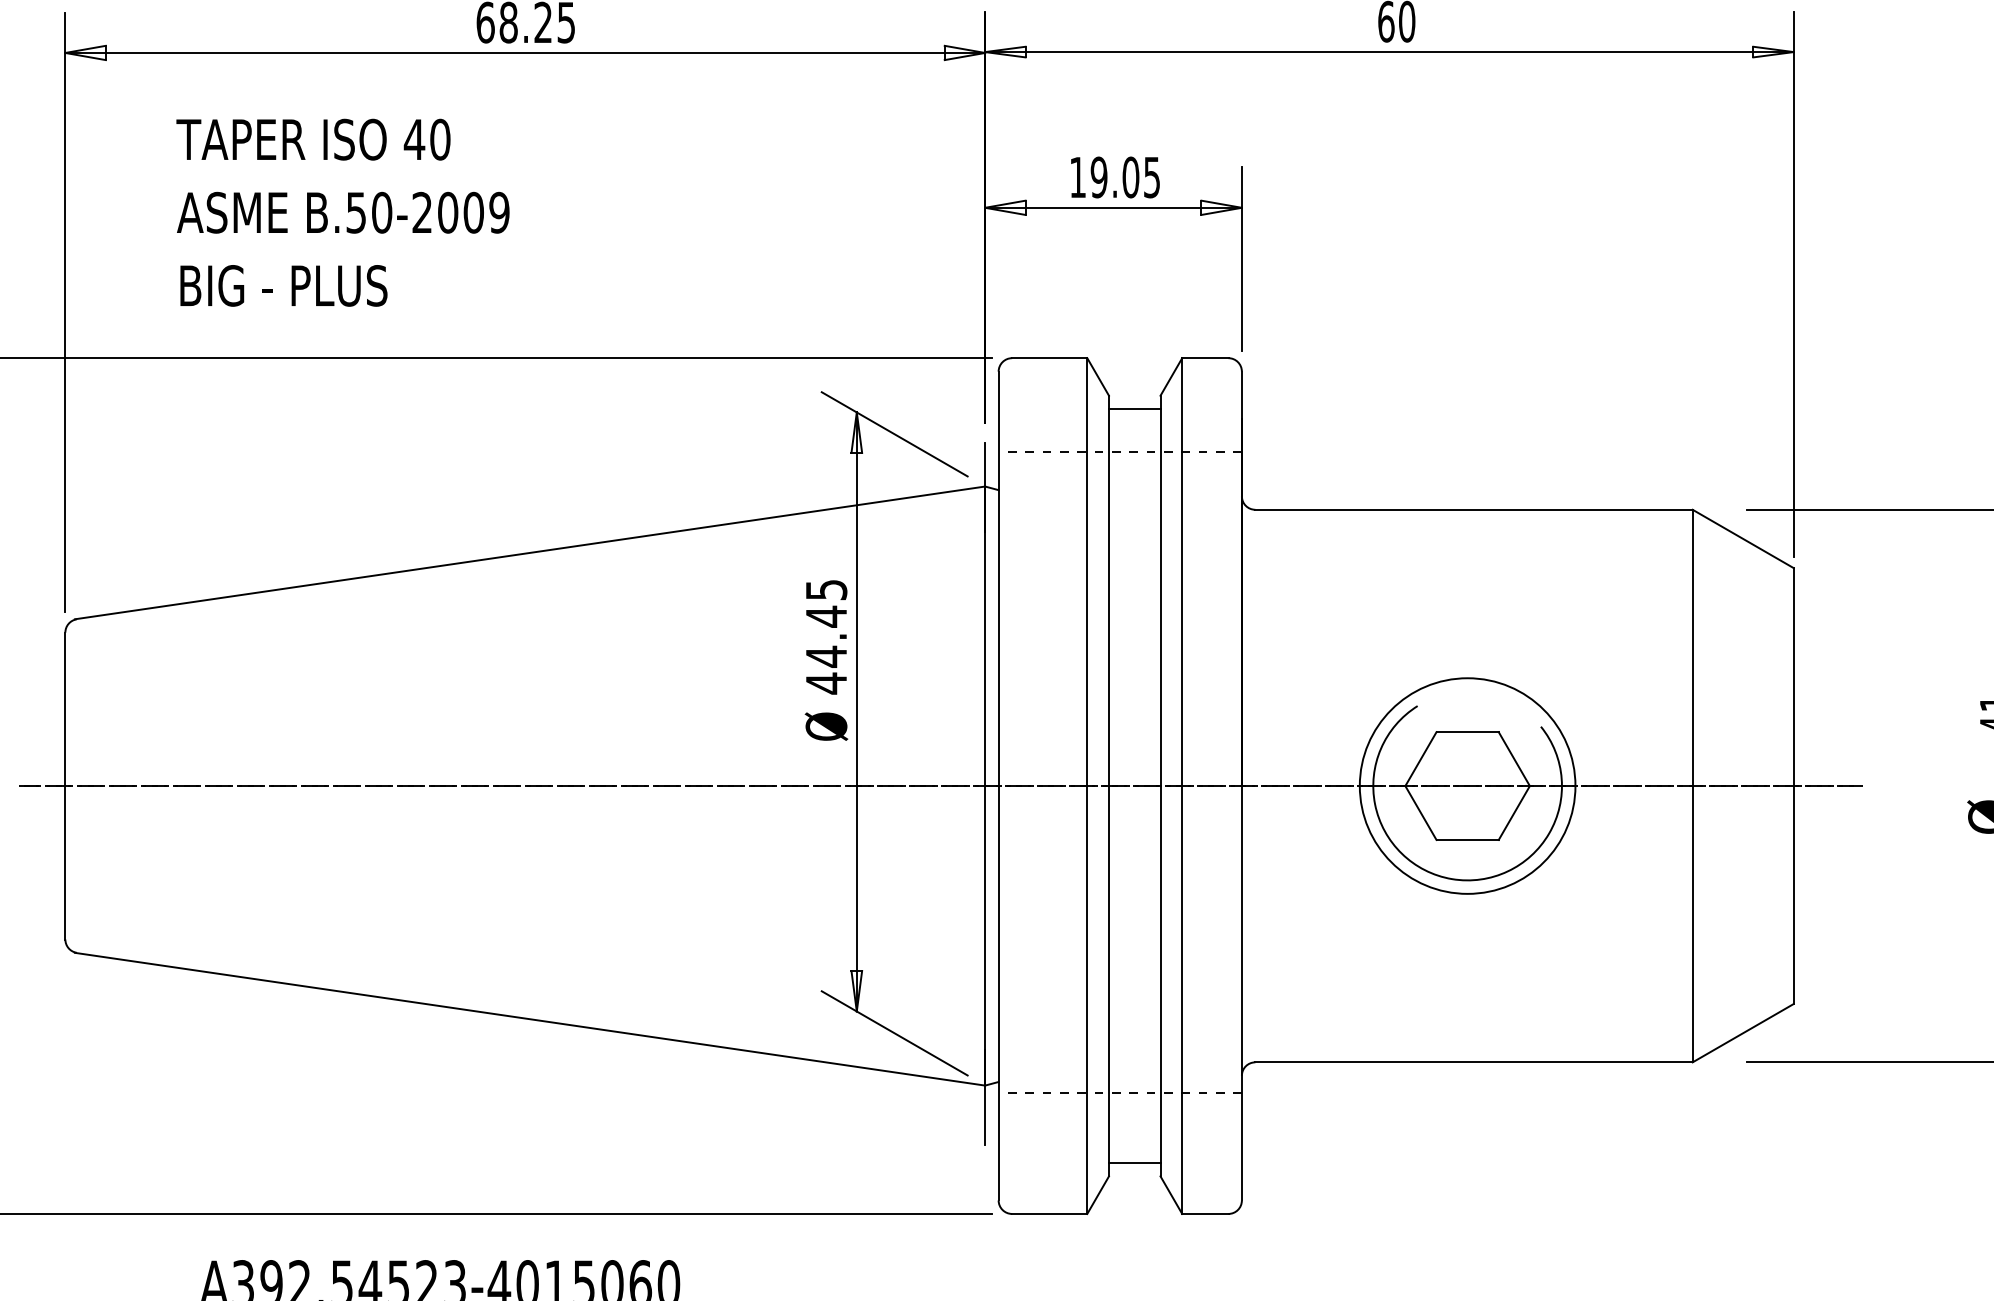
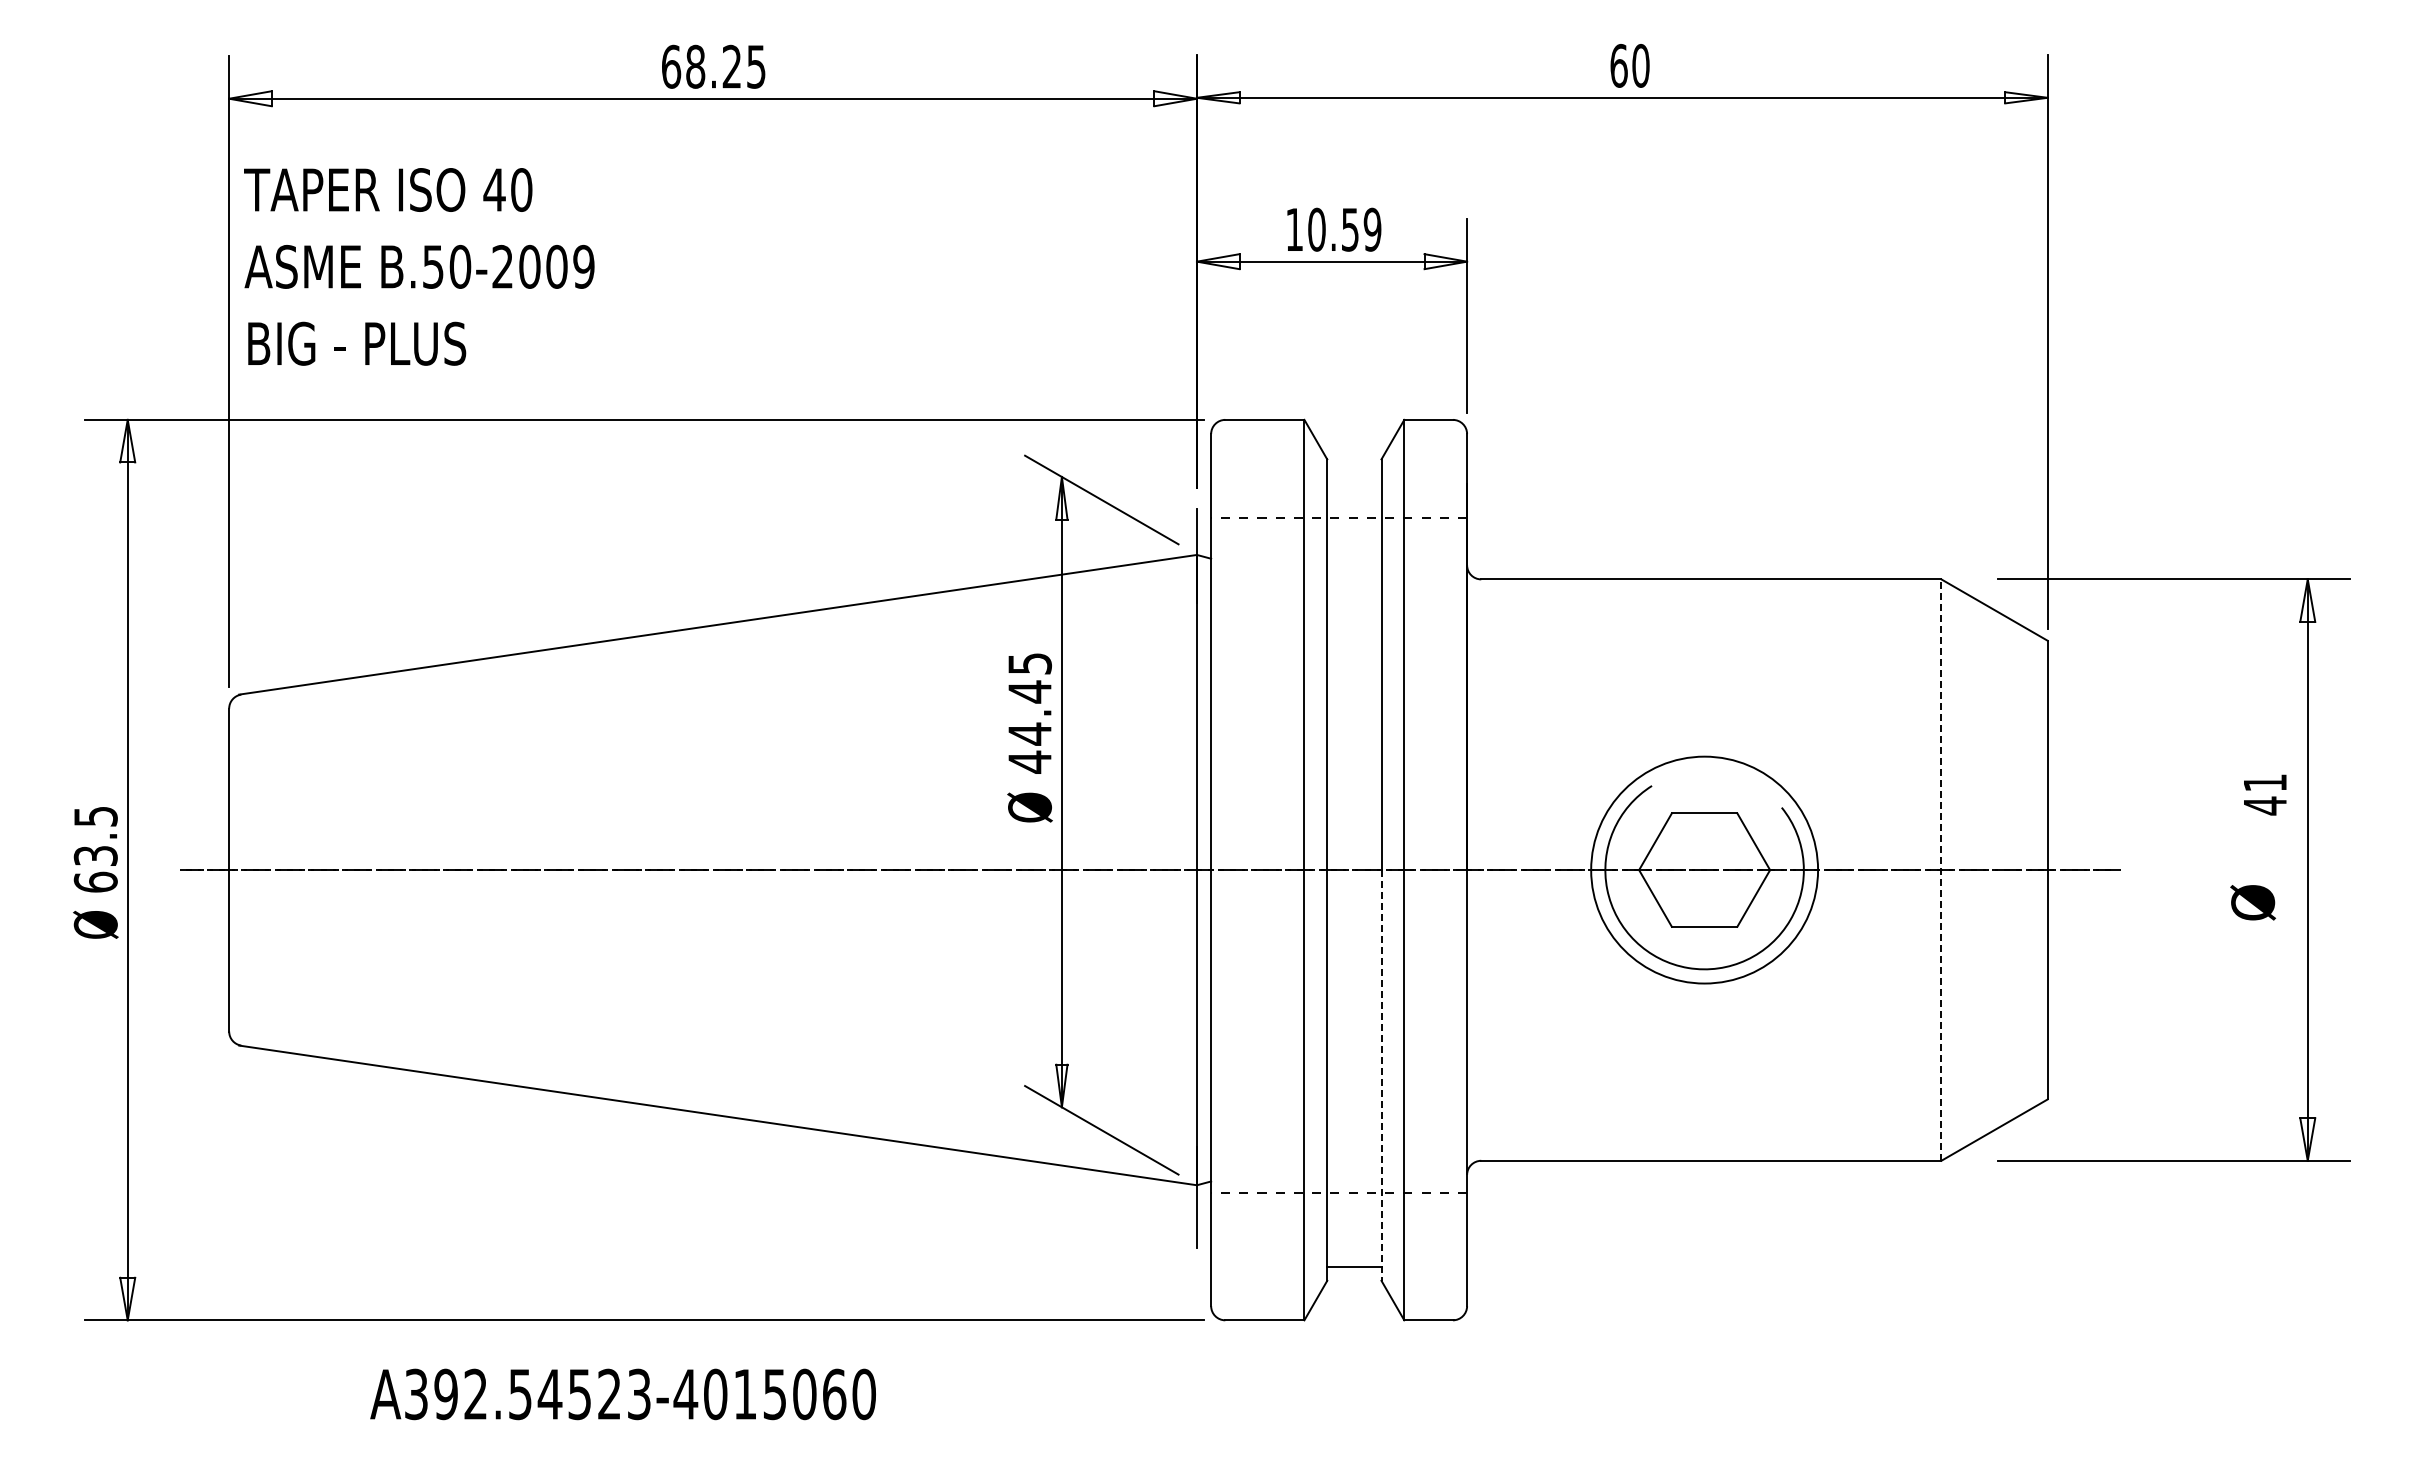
text: (1125, 177) -> (1344, 229), 19.05 -> 10.59
text: (343, 212) -> (419, 266), moved
line: (1134, 409) -> (1354, 473), removed
line: (1692, 786) -> (1941, 870), solid -> dashed
line: (1160, 981) -> (1381, 1075), solid -> dashed

